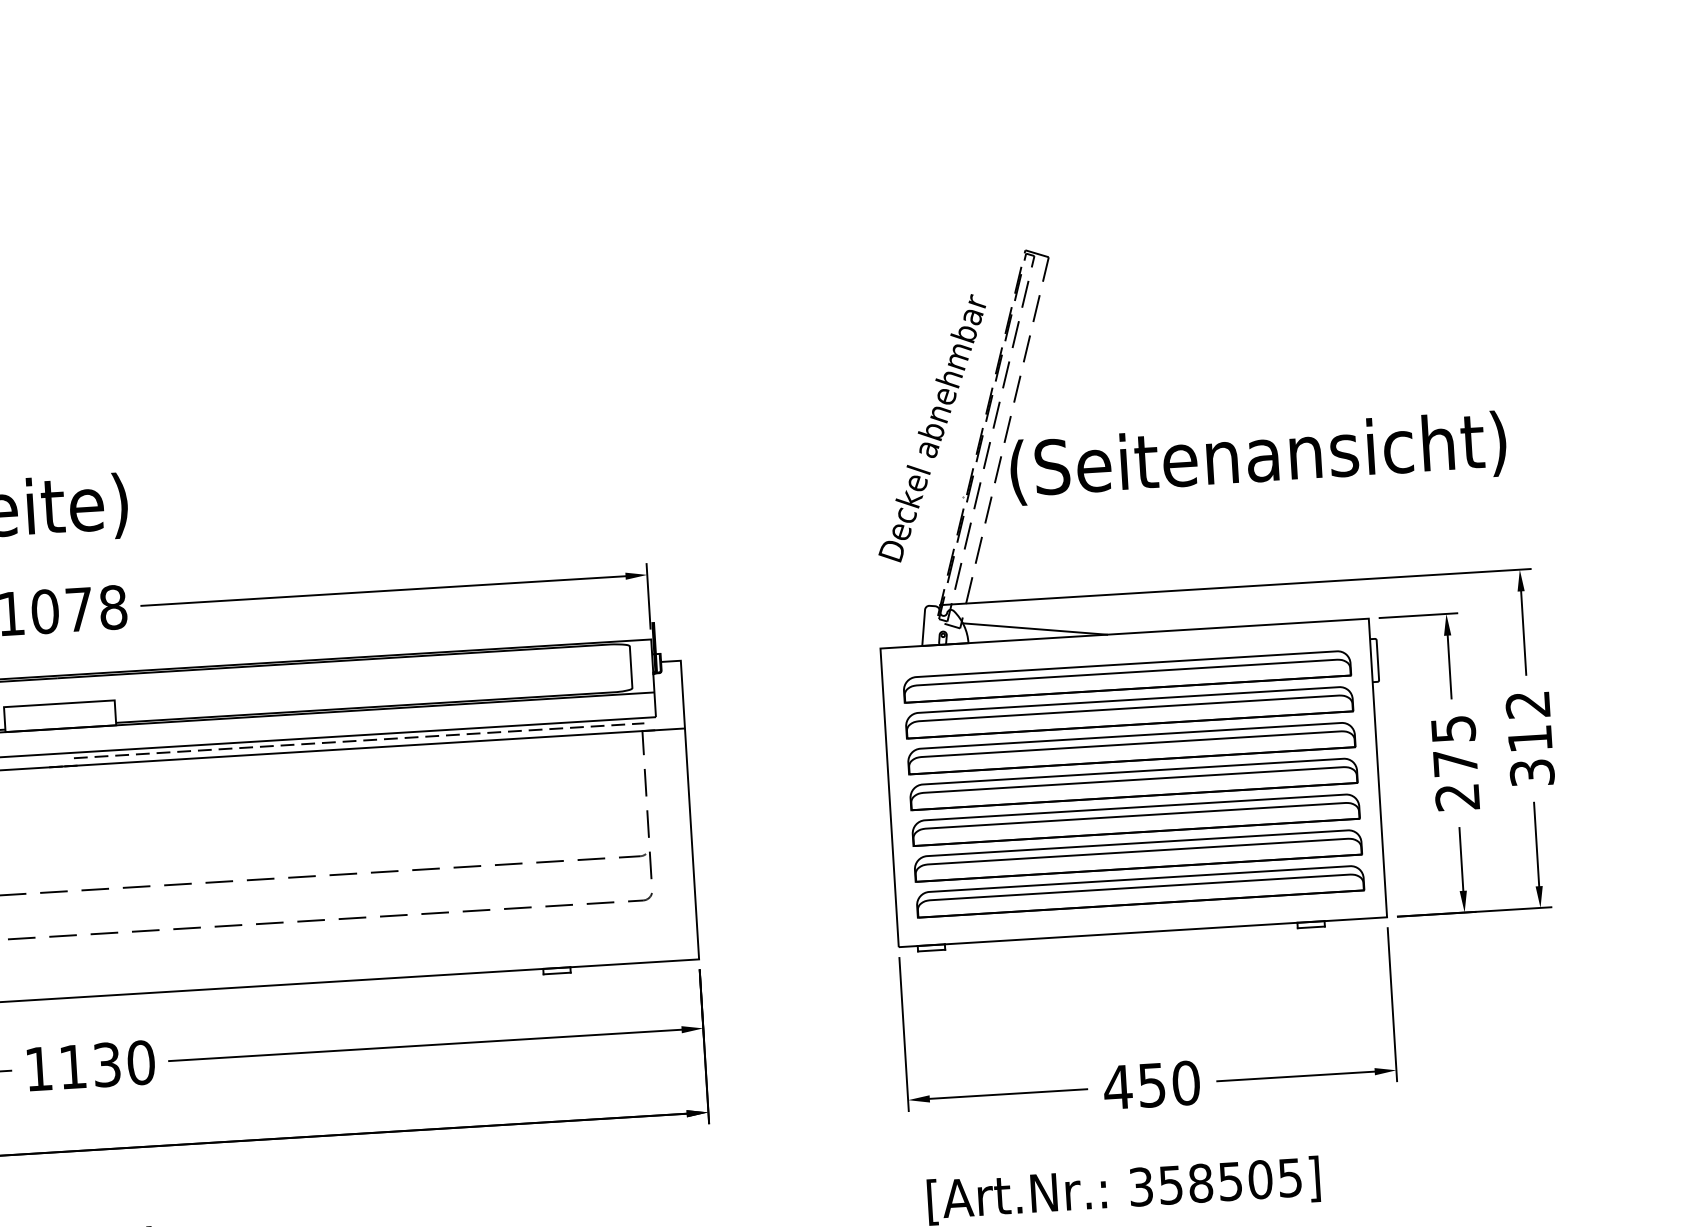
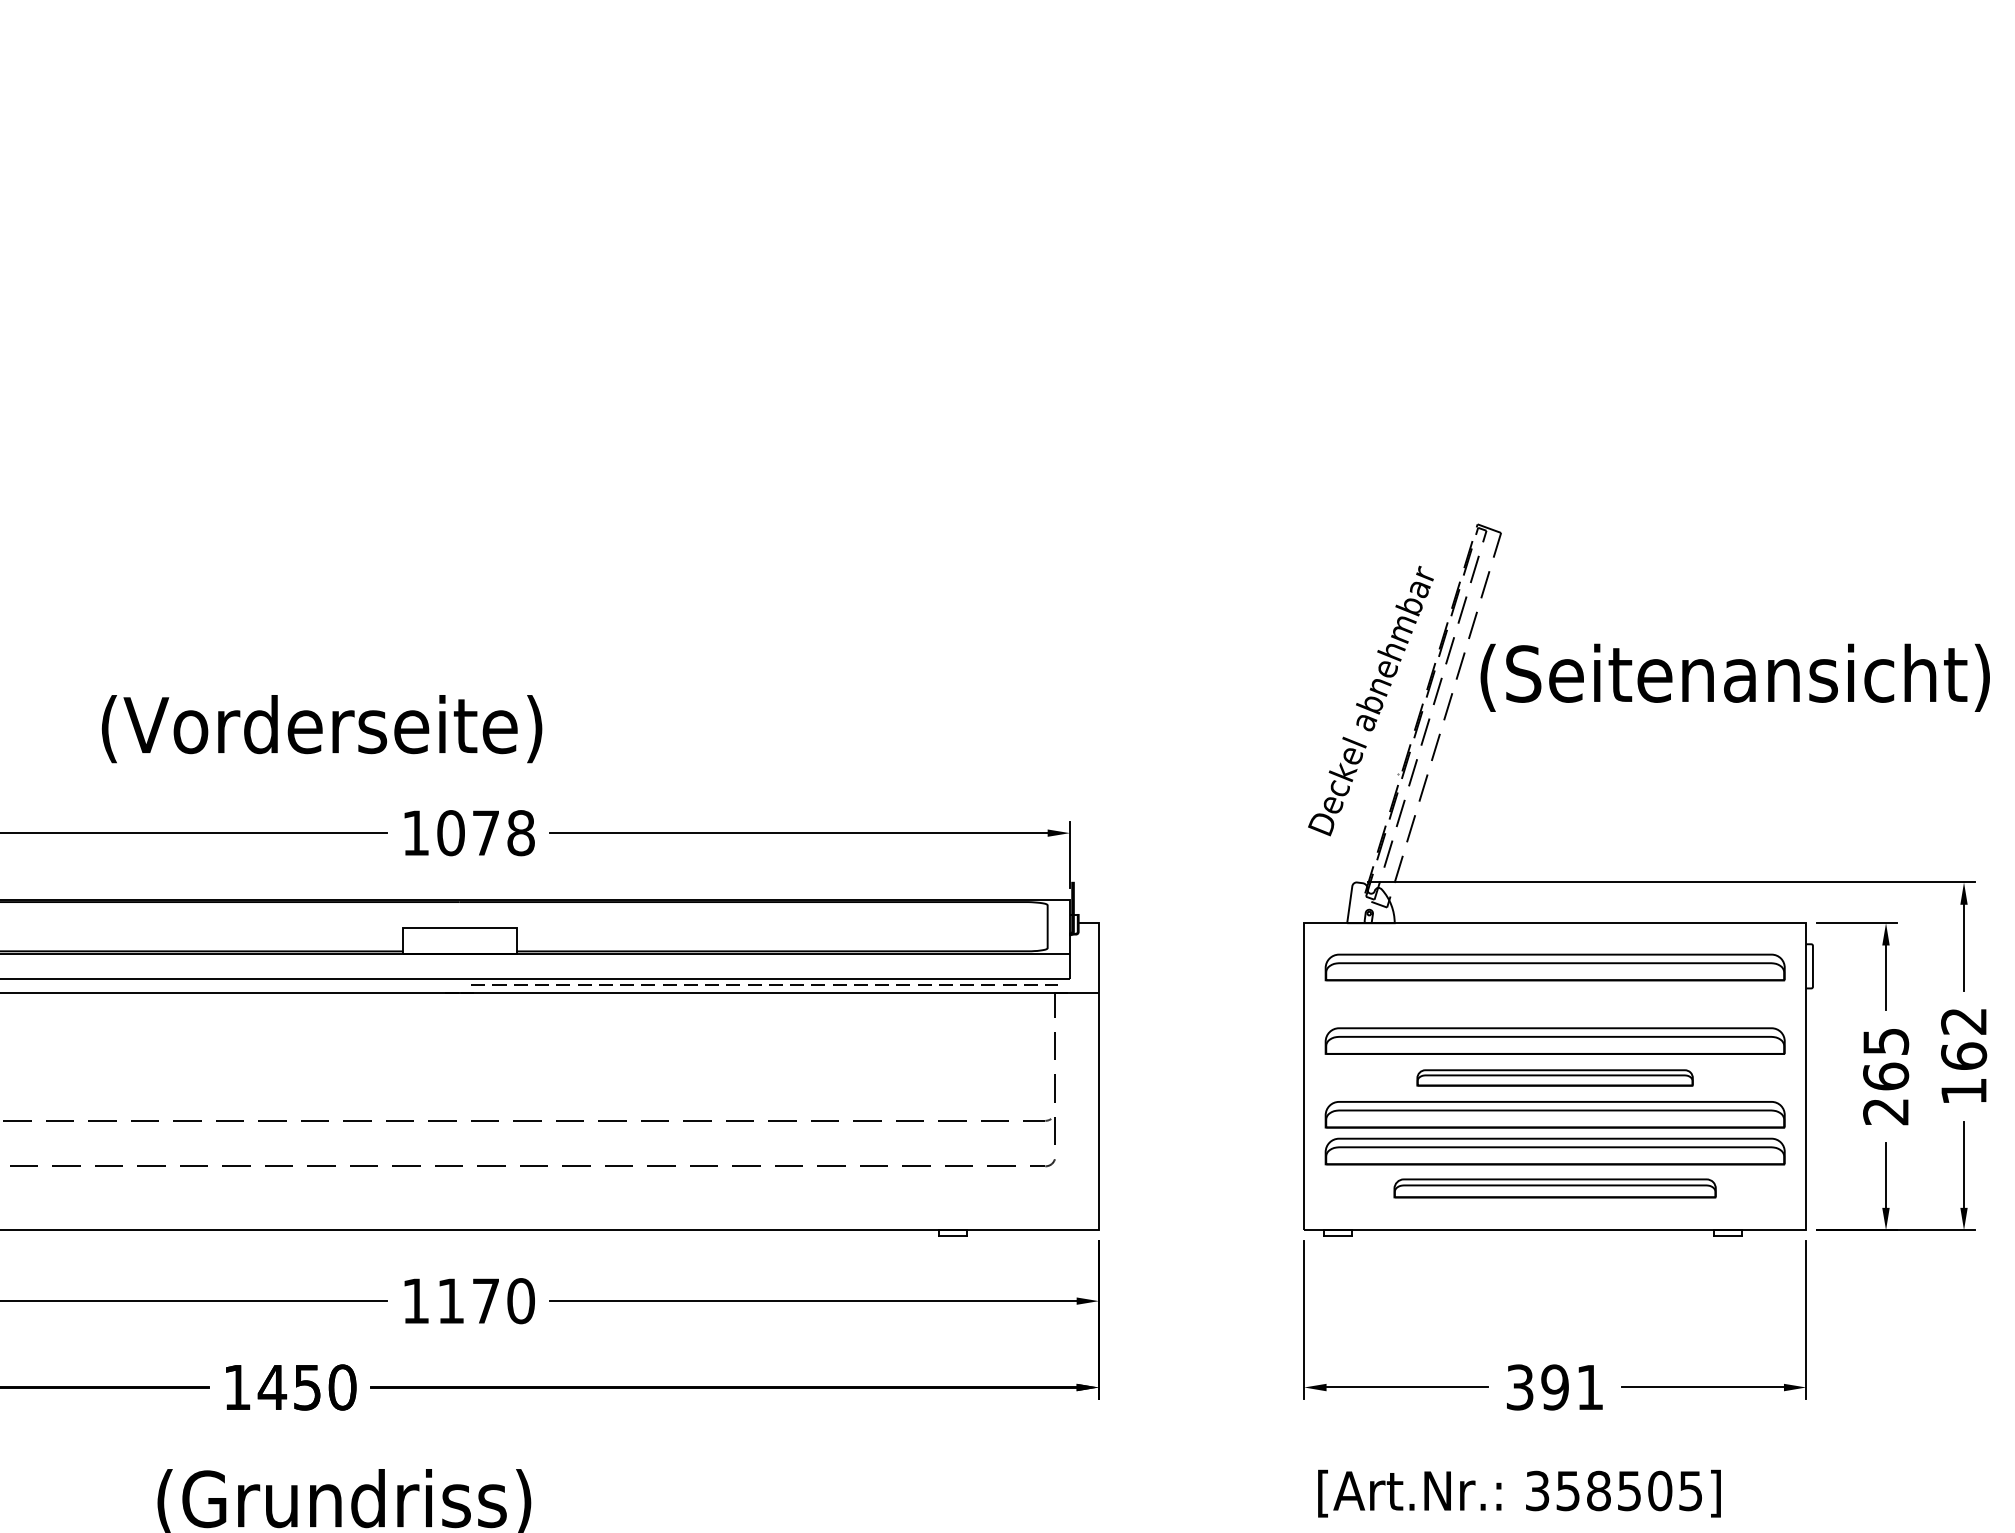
text: (1257, 457) -> (1734, 677), moved
line: (1034, 628) -> (1463, 912), removed
part: (1128, 712) -> (1554, 1004), removed
text: (1531, 755) -> (1964, 1073), 312 -> 162
text: (1455, 763) -> (1886, 1076), 275 -> 265
part: (1133, 783) -> (1554, 1077), size x0.6
part: (1139, 891) -> (1554, 1188), size x0.7
text: (106, 1065) -> (485, 1301), 1130 -> 1170
text: (1151, 1085) -> (1554, 1387), 450 -> 391

